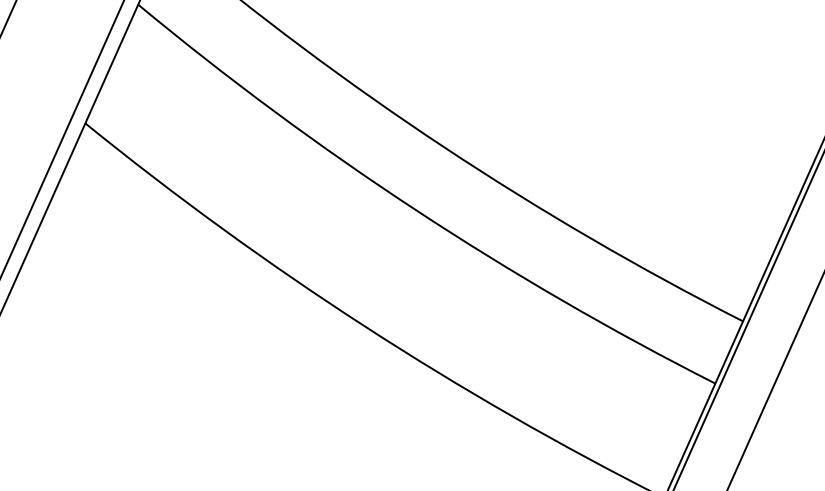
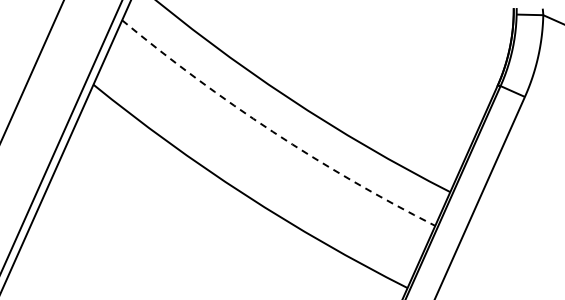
line: (415, 209) -> (272, 131), solid -> dashed

